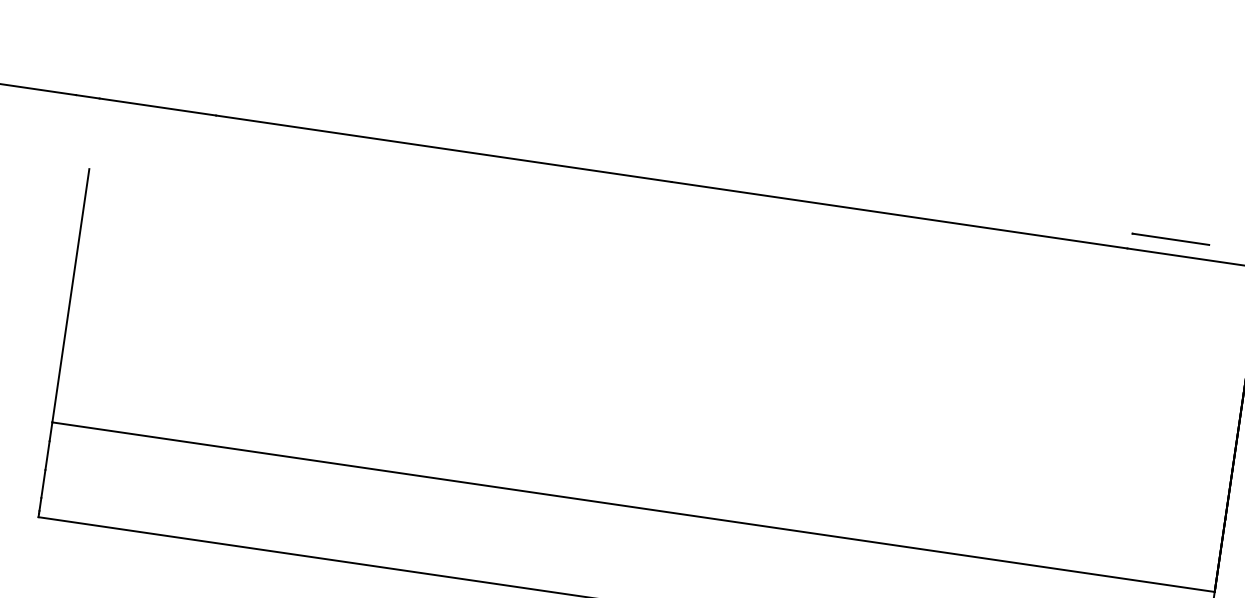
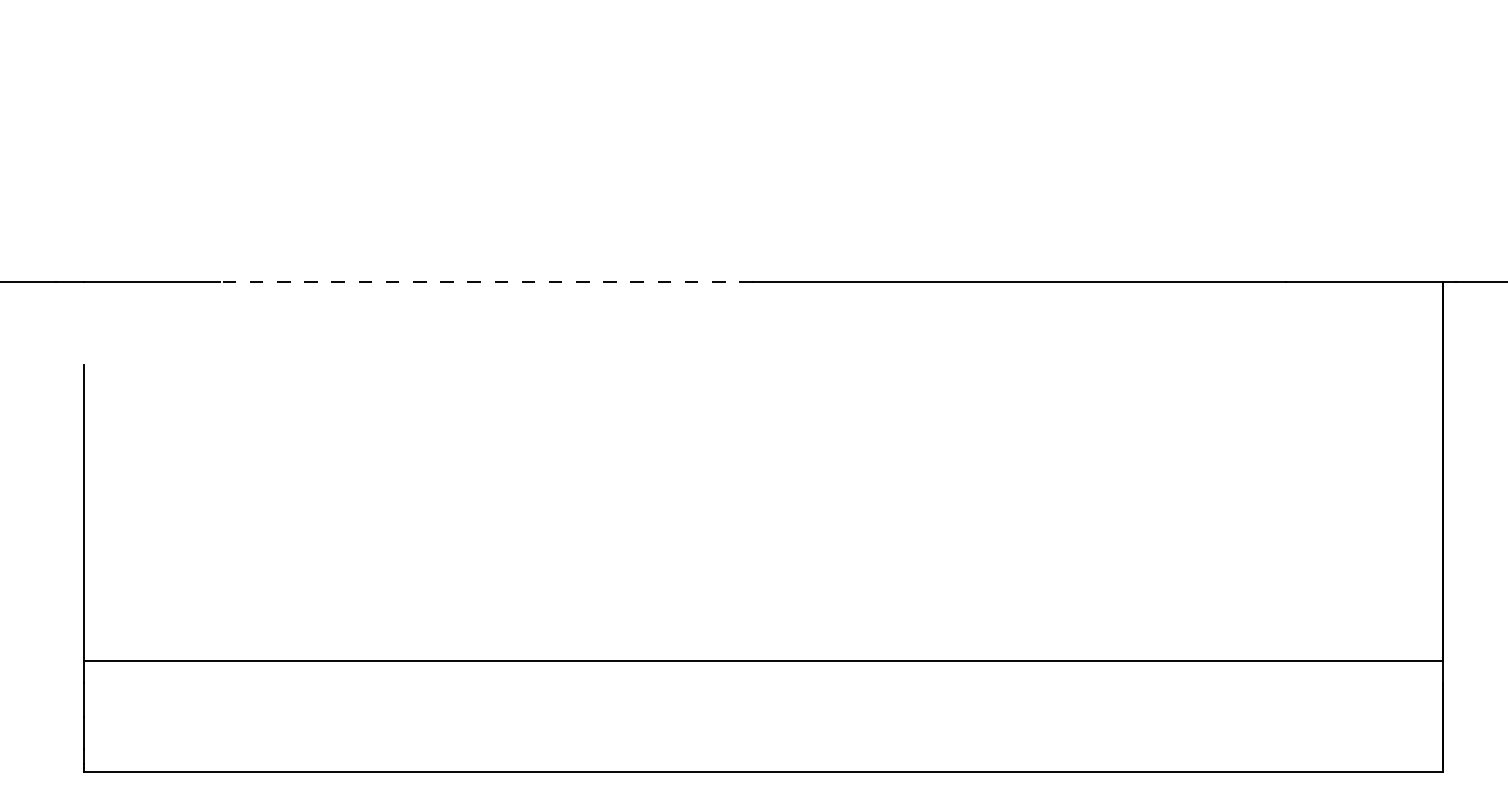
line: (443, 148) -> (485, 282), solid -> dashed
line: (1170, 239) -> (1333, 264), removed

